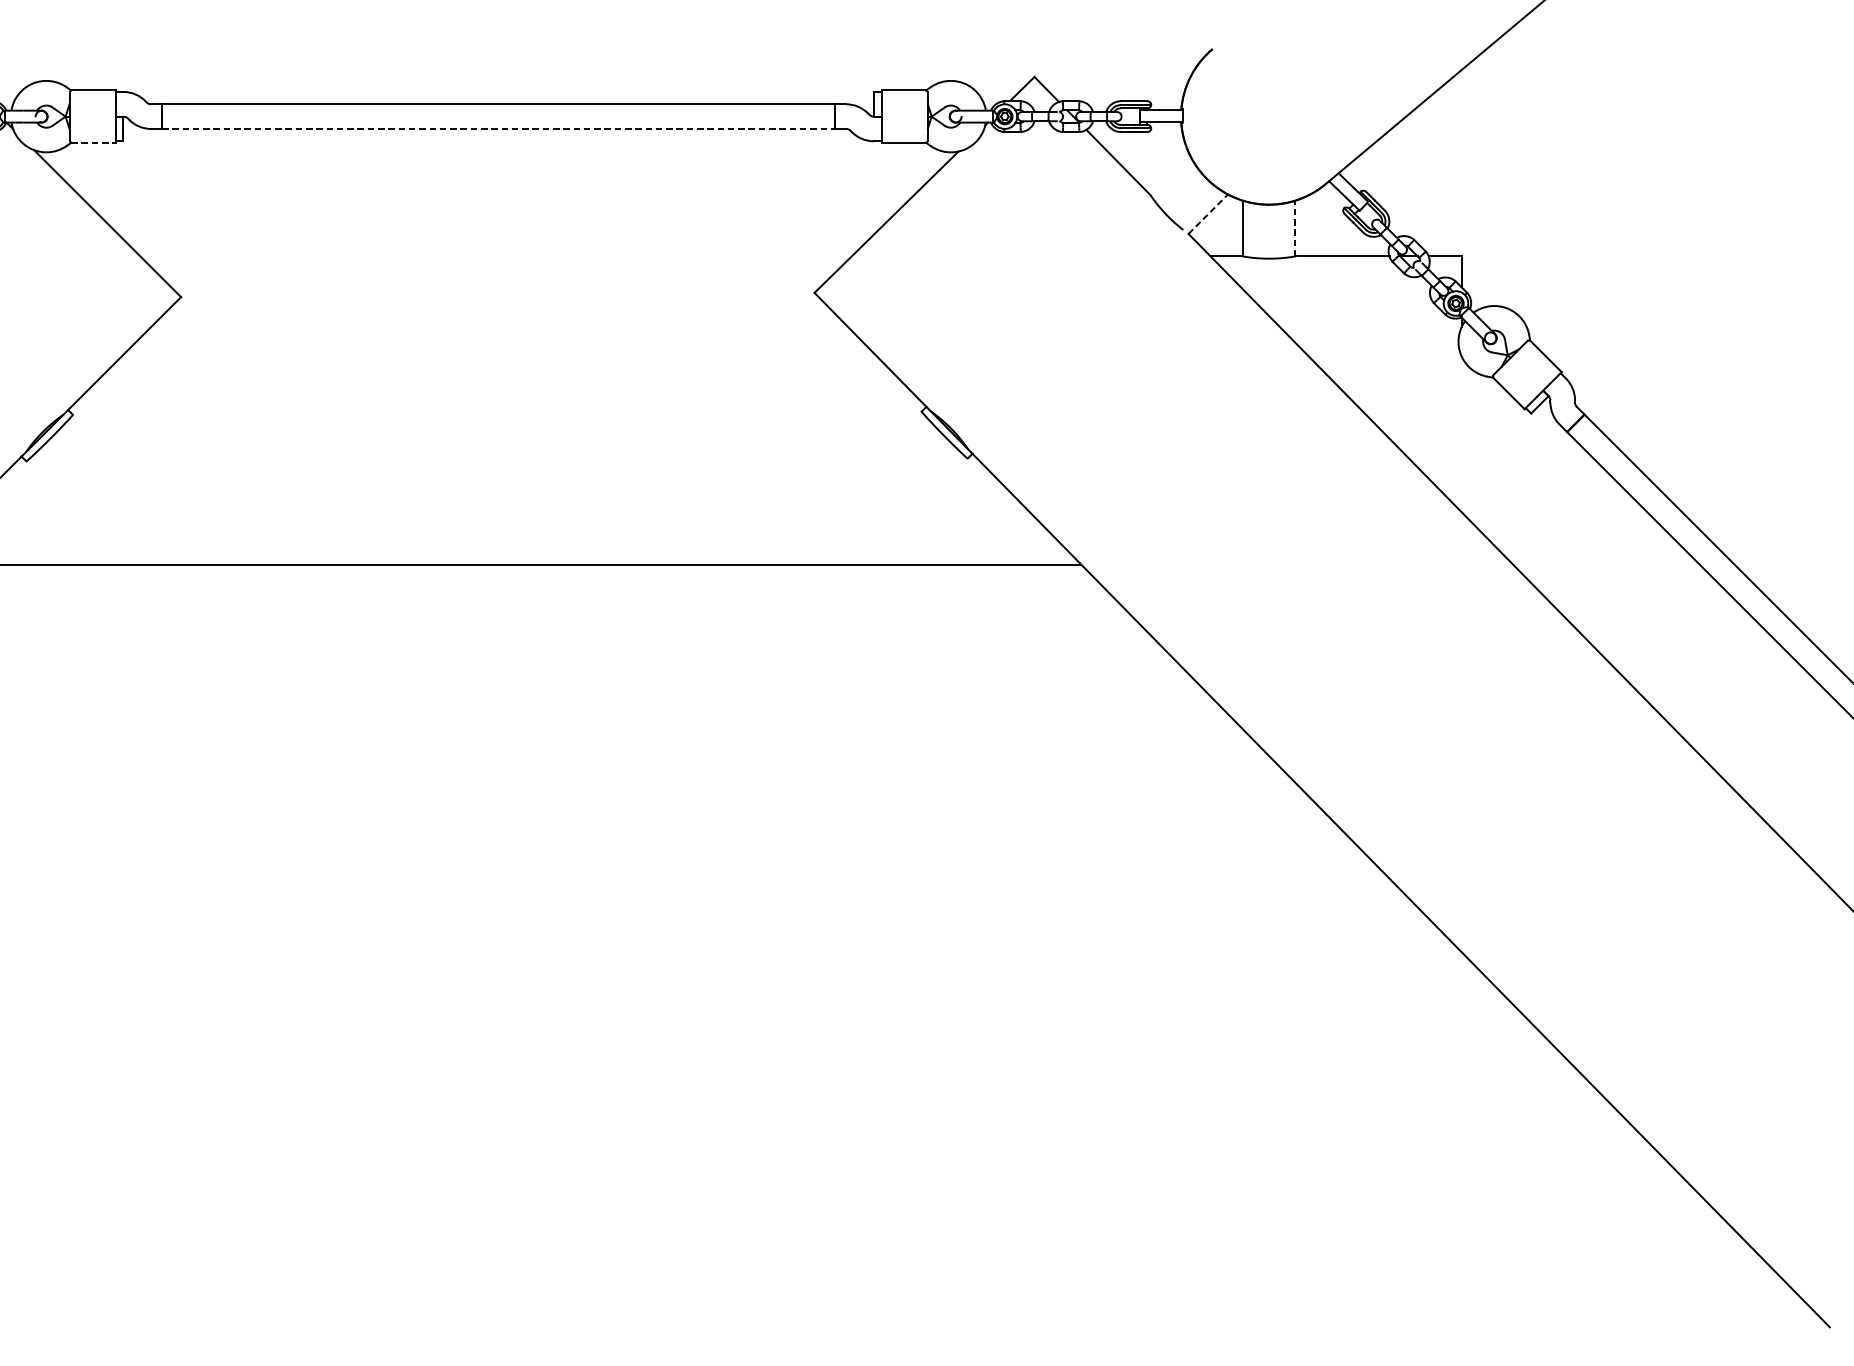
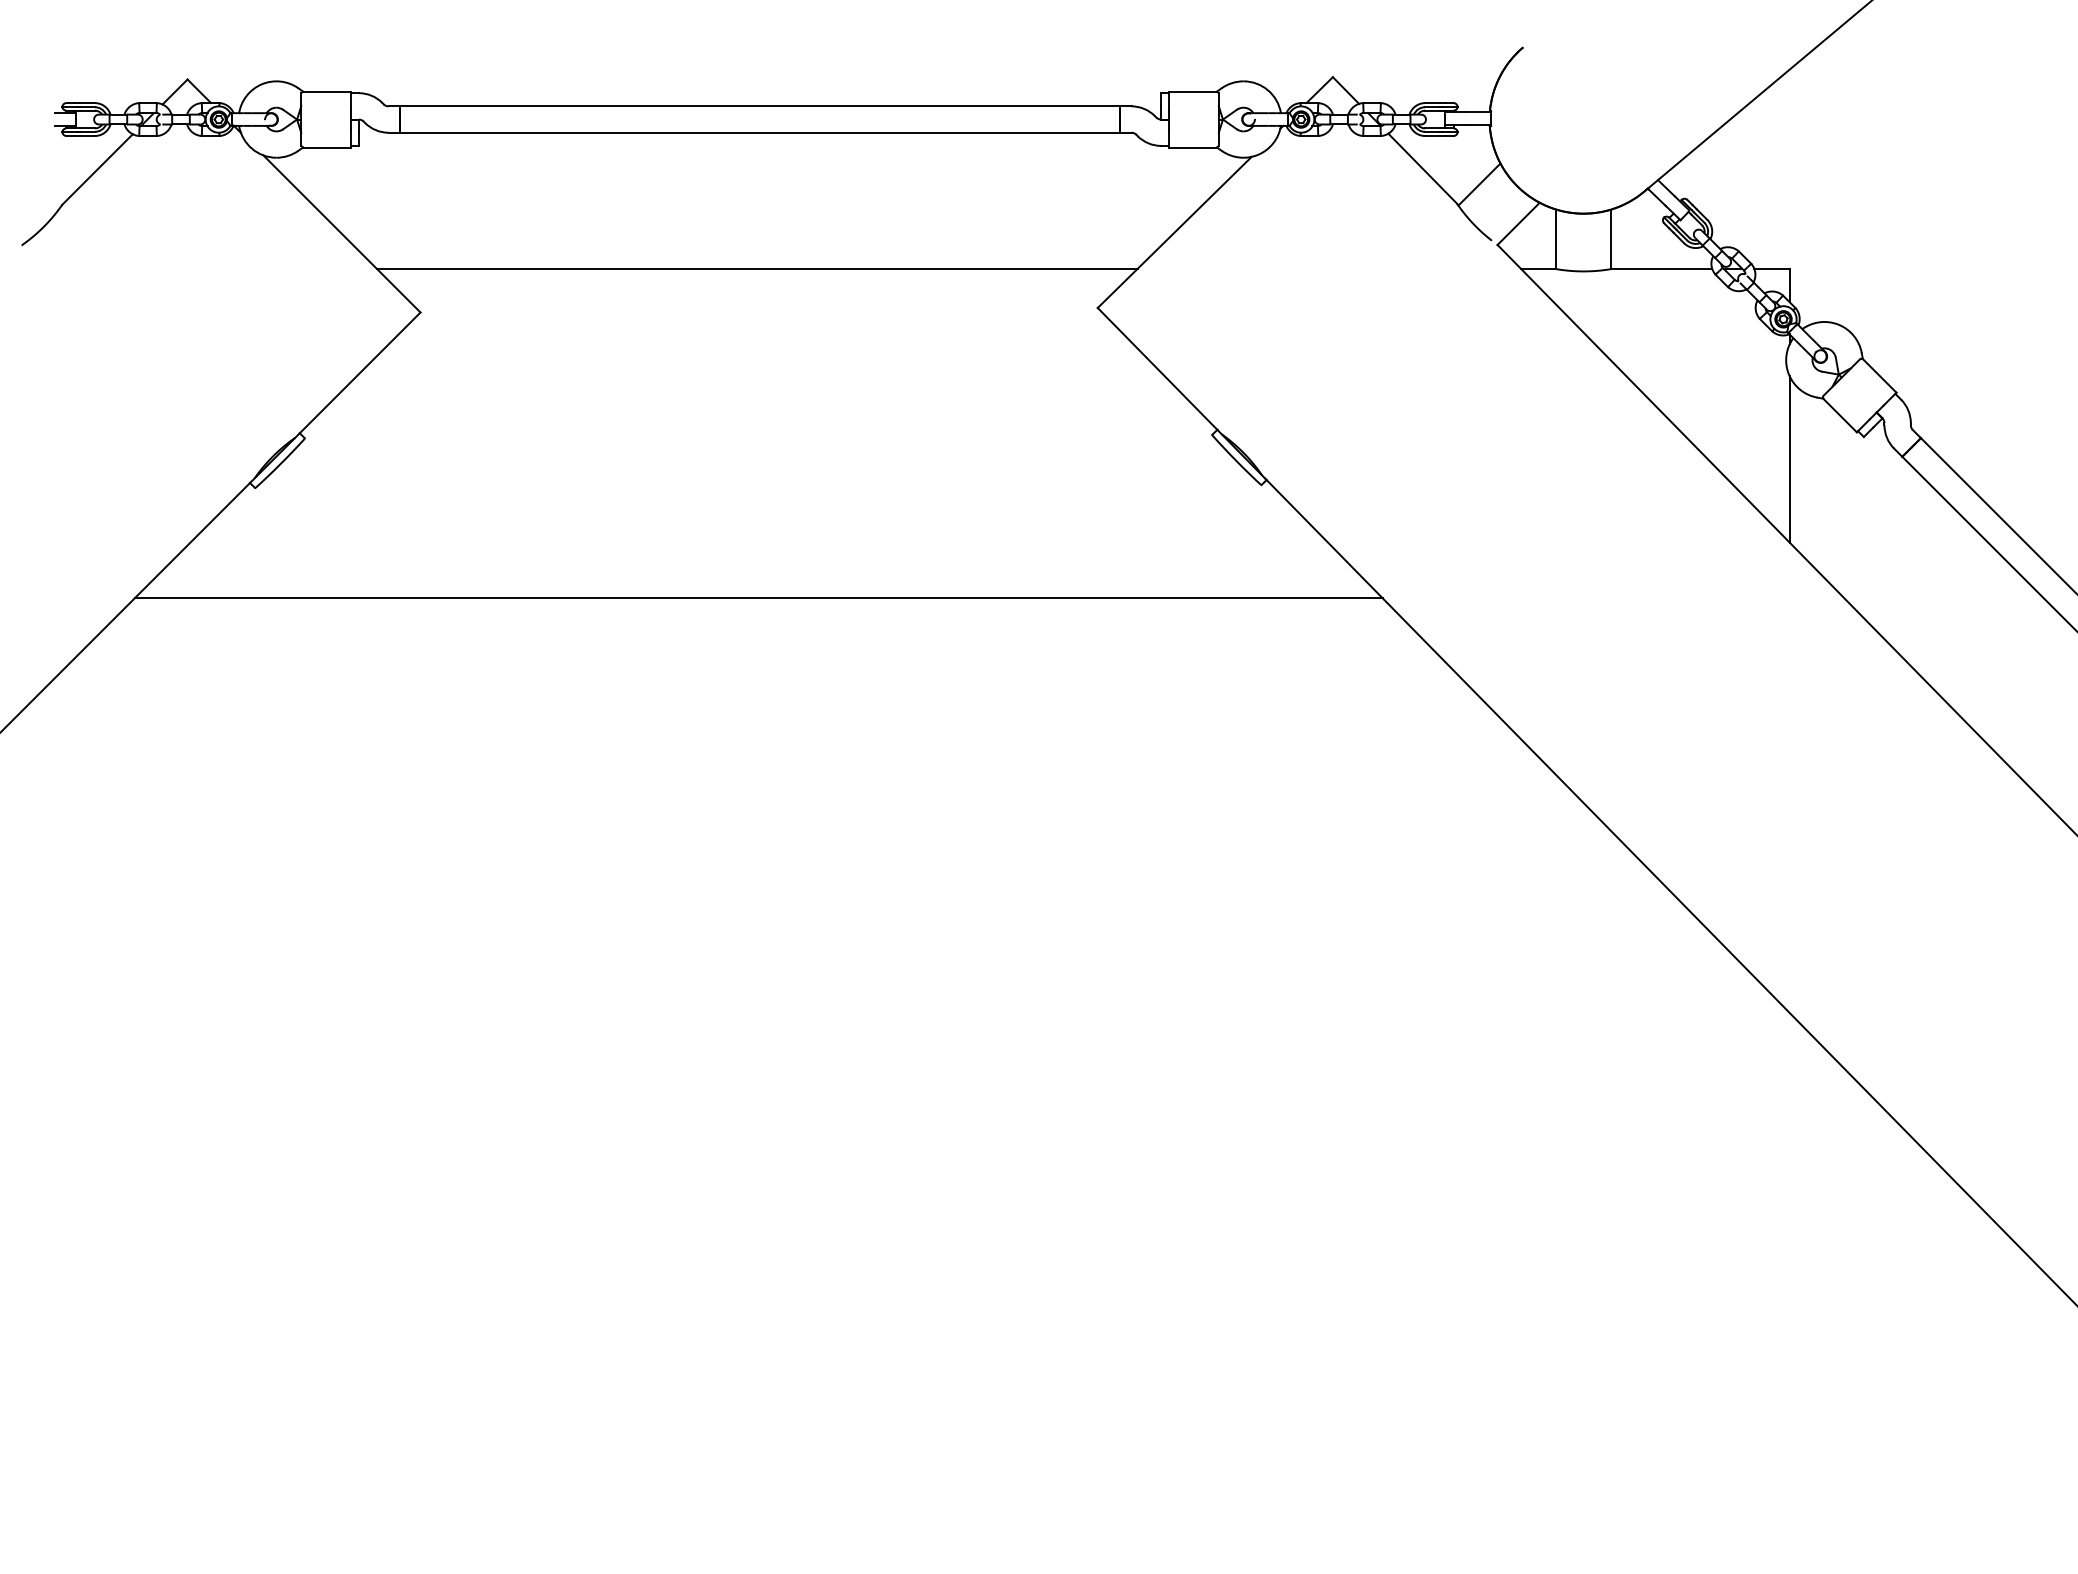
line: (499, 128) -> (760, 132), dashed -> solid
line: (93, 142) -> (326, 147), dashed -> solid
line: (1171, 177) -> (1479, 184), added
line: (1208, 213) -> (1518, 223), dashed -> solid
line: (1295, 228) -> (1611, 239), dashed -> solid
line: (495, 255) -> (756, 268), added
line: (1461, 434) -> (1789, 459), added

